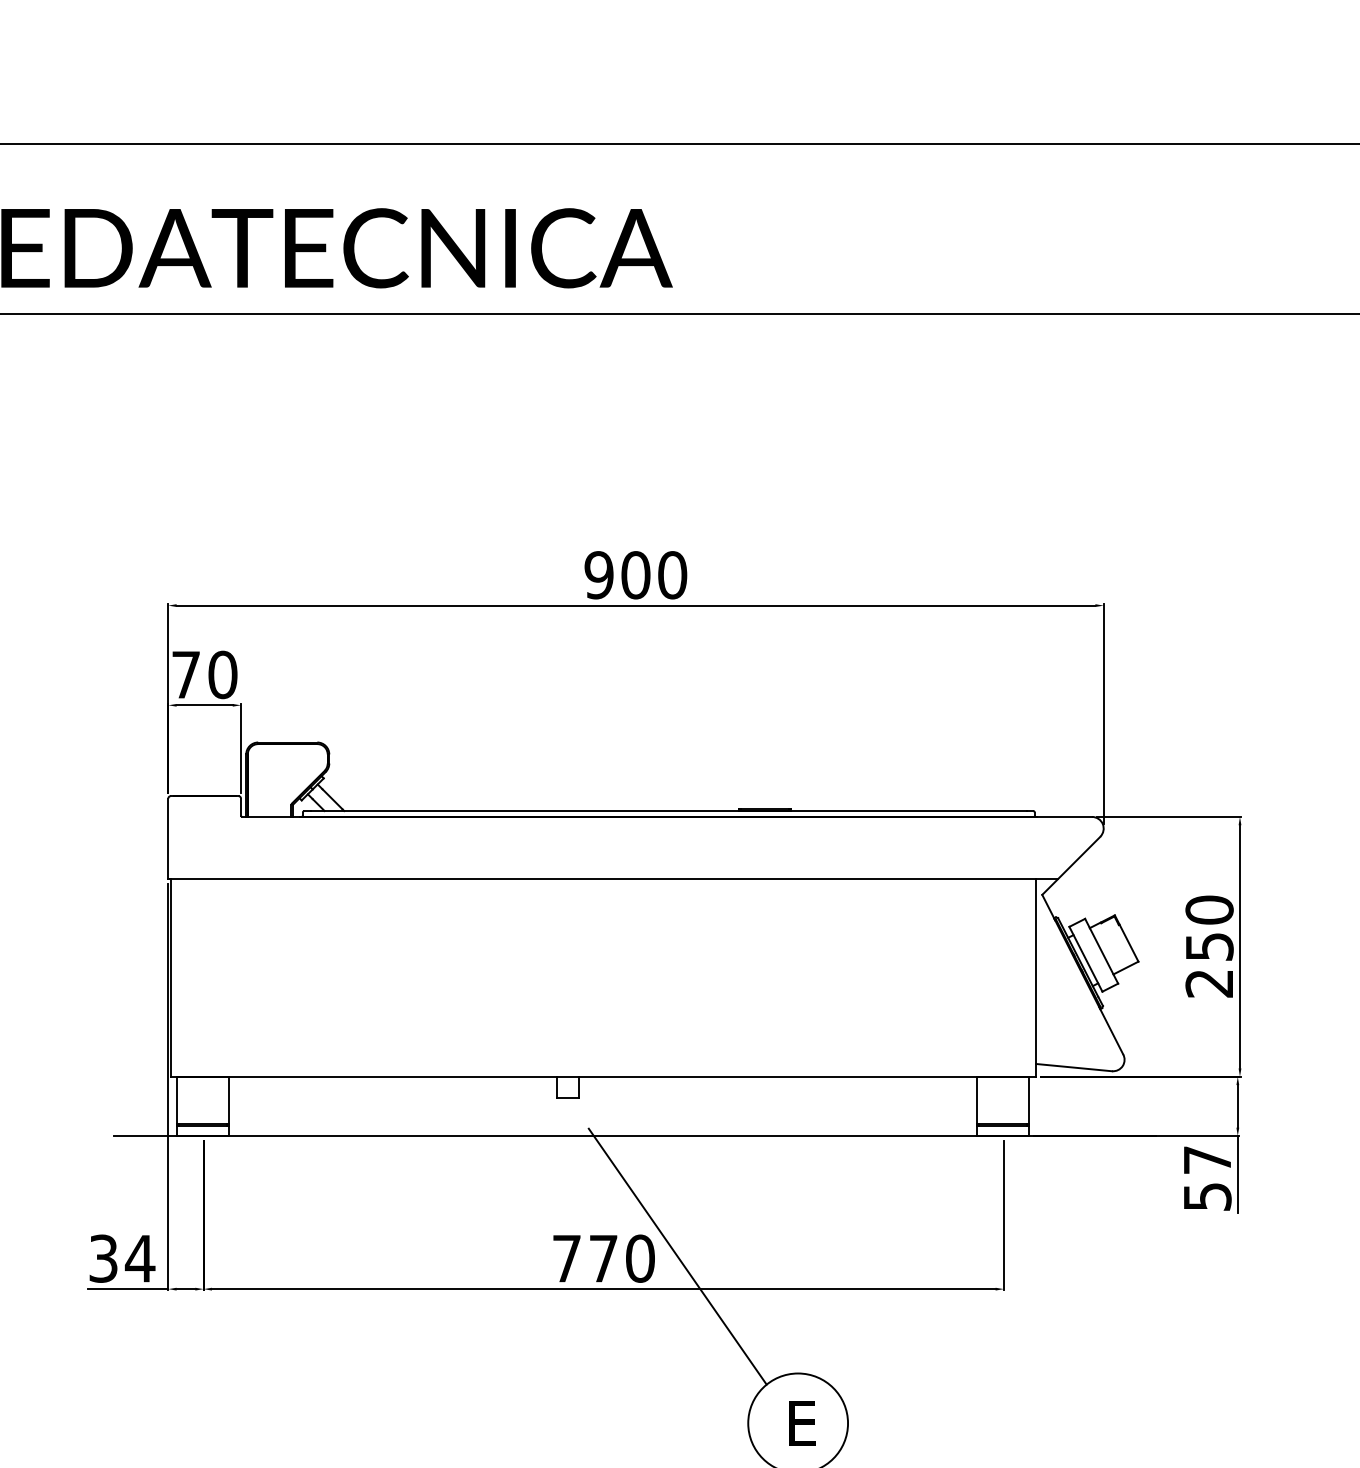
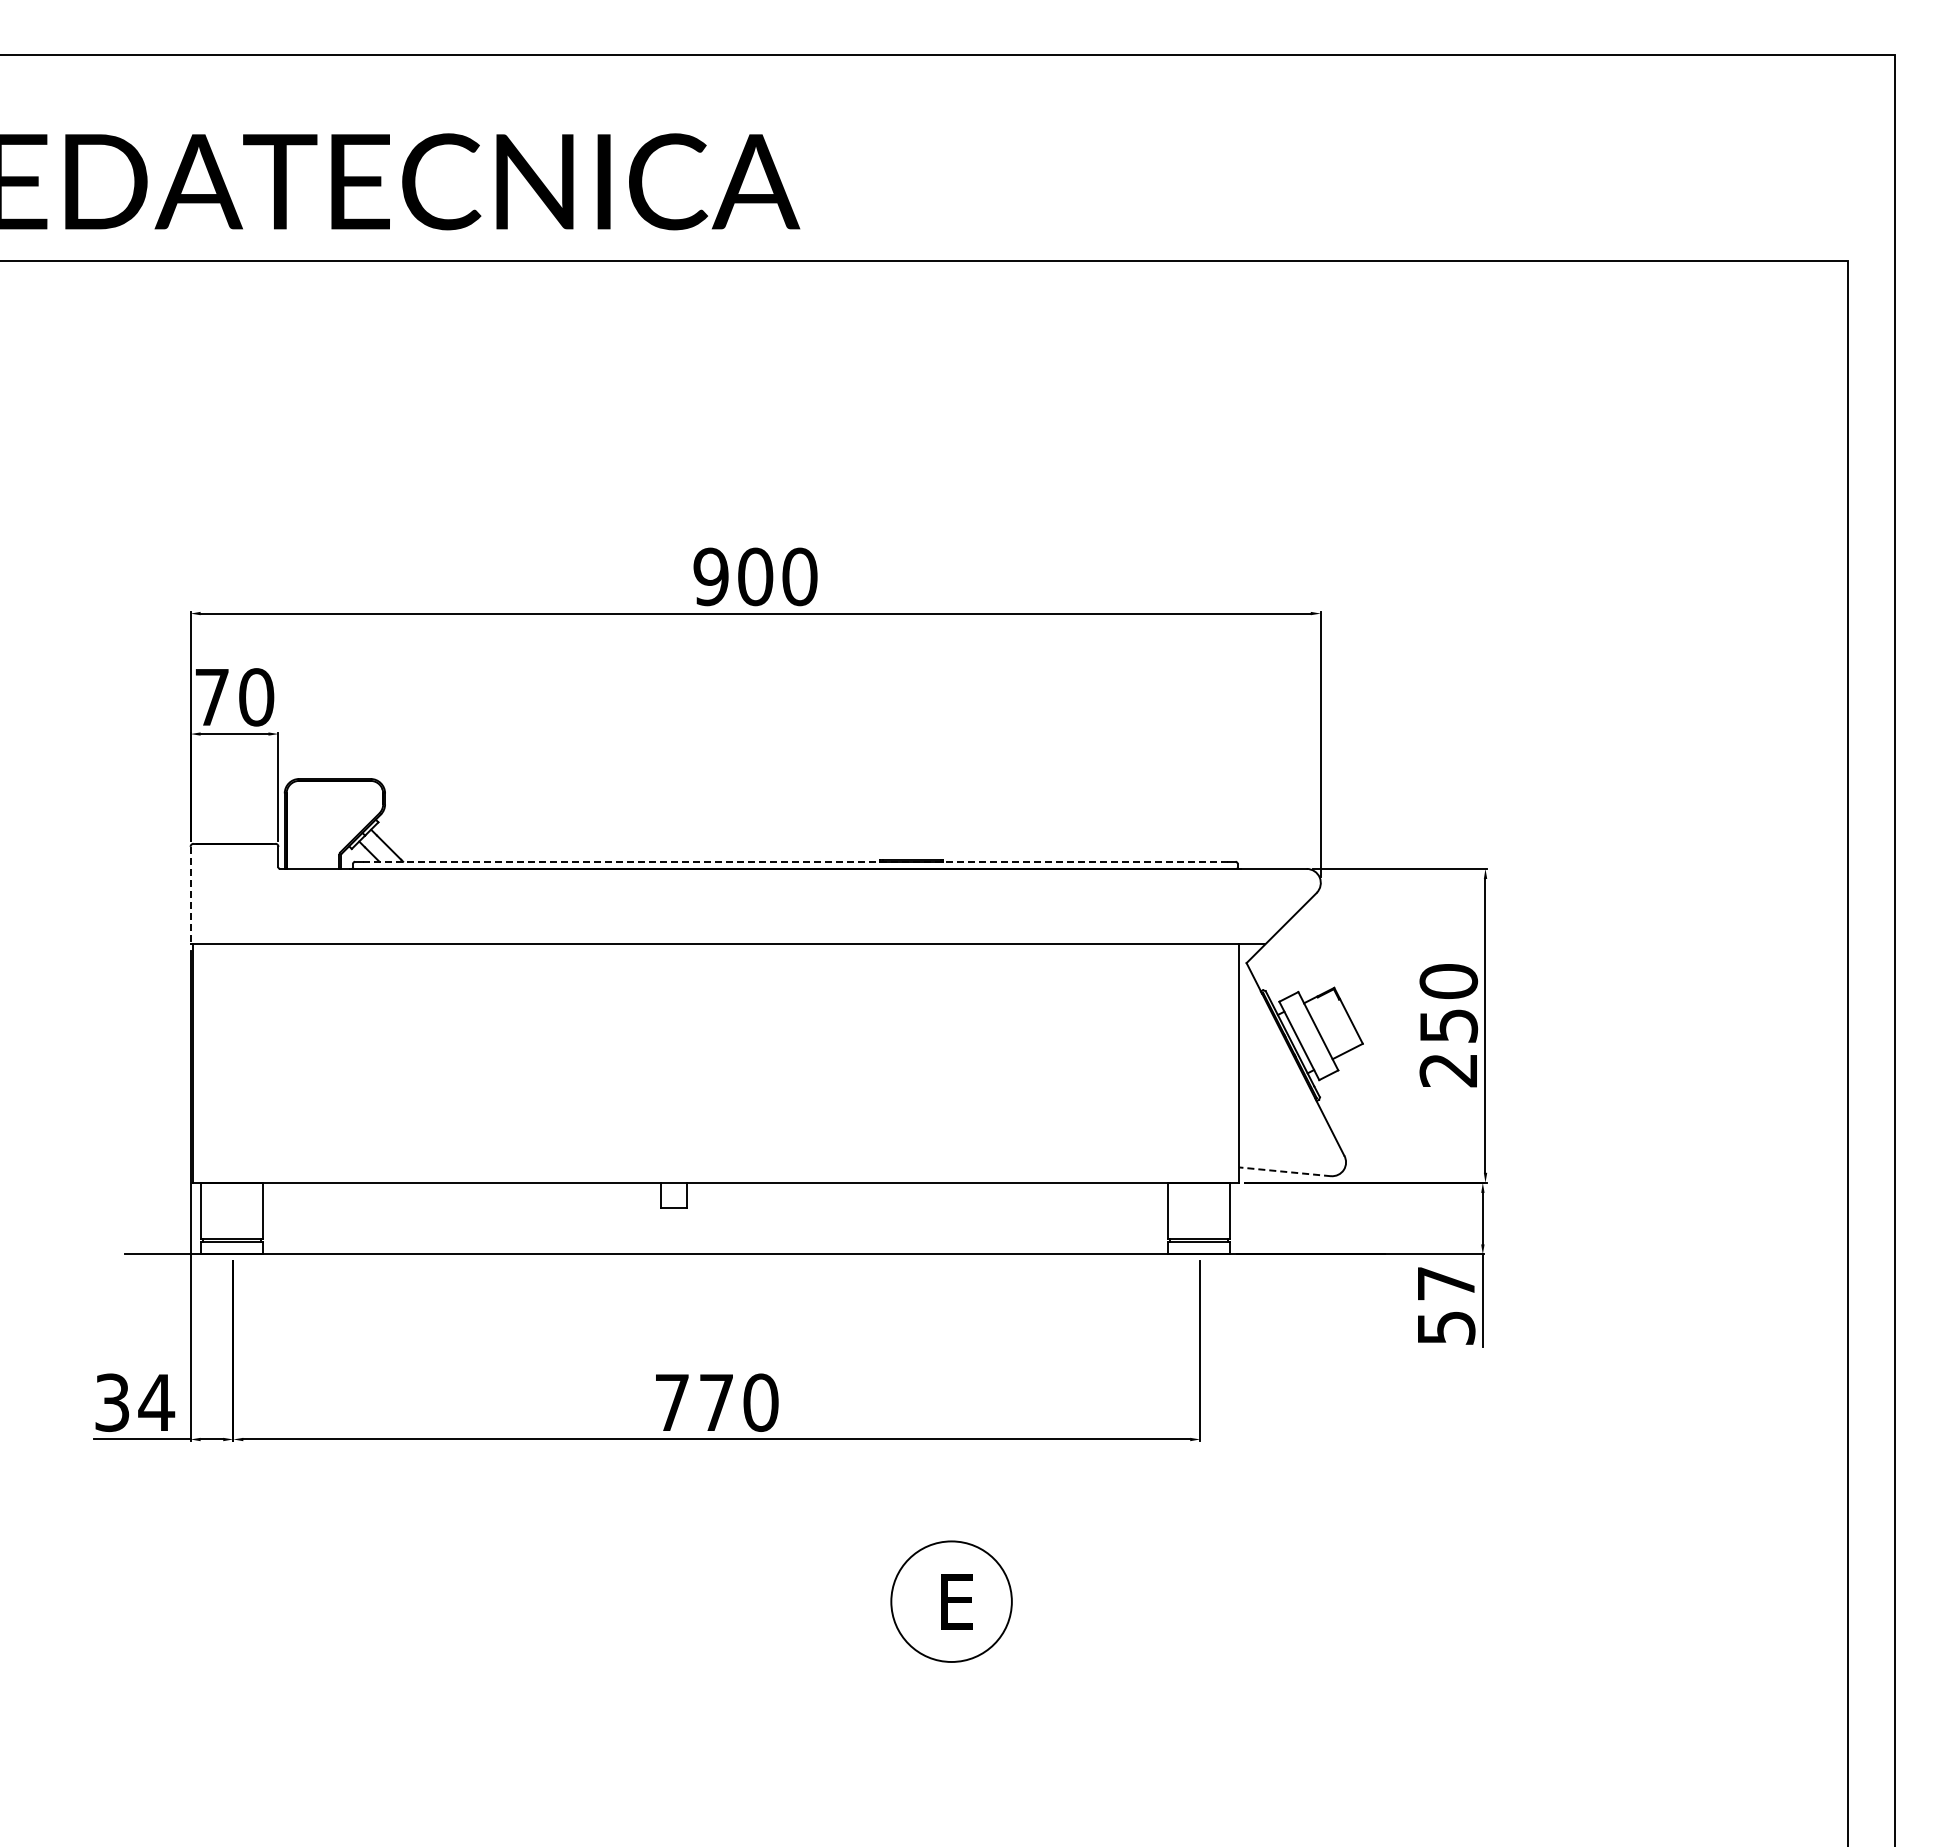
line: (668, 810) -> (795, 861), solid -> dashed
line: (168, 838) -> (190, 895), solid -> dashed
line: (1073, 1067) -> (1284, 1171), solid -> dashed
line: (677, 1256) -> (805, 1399), removed

